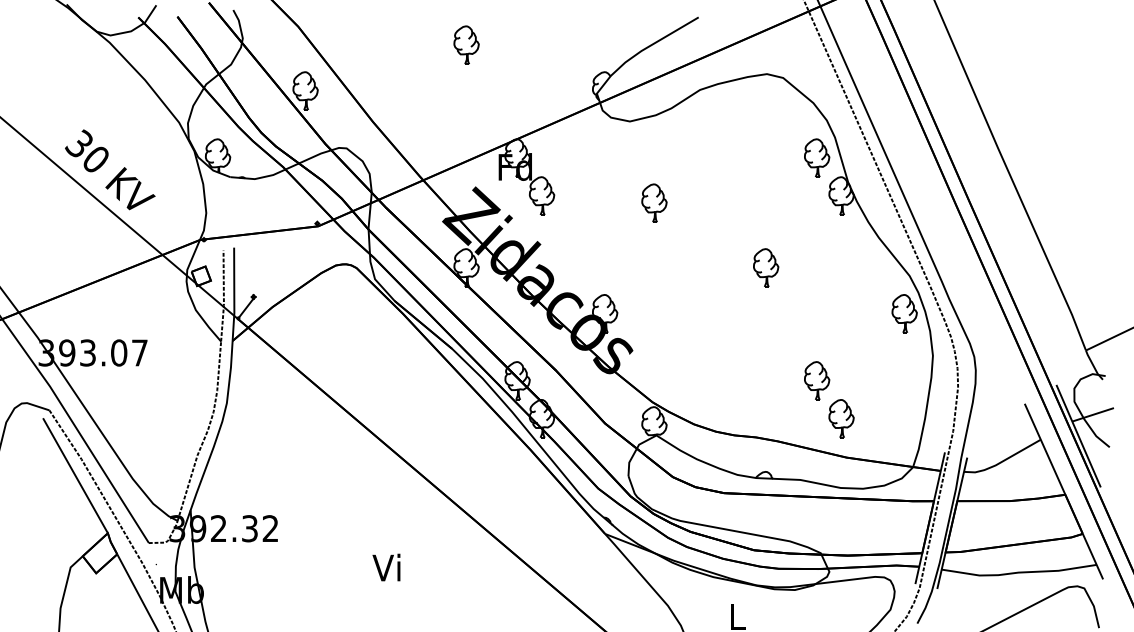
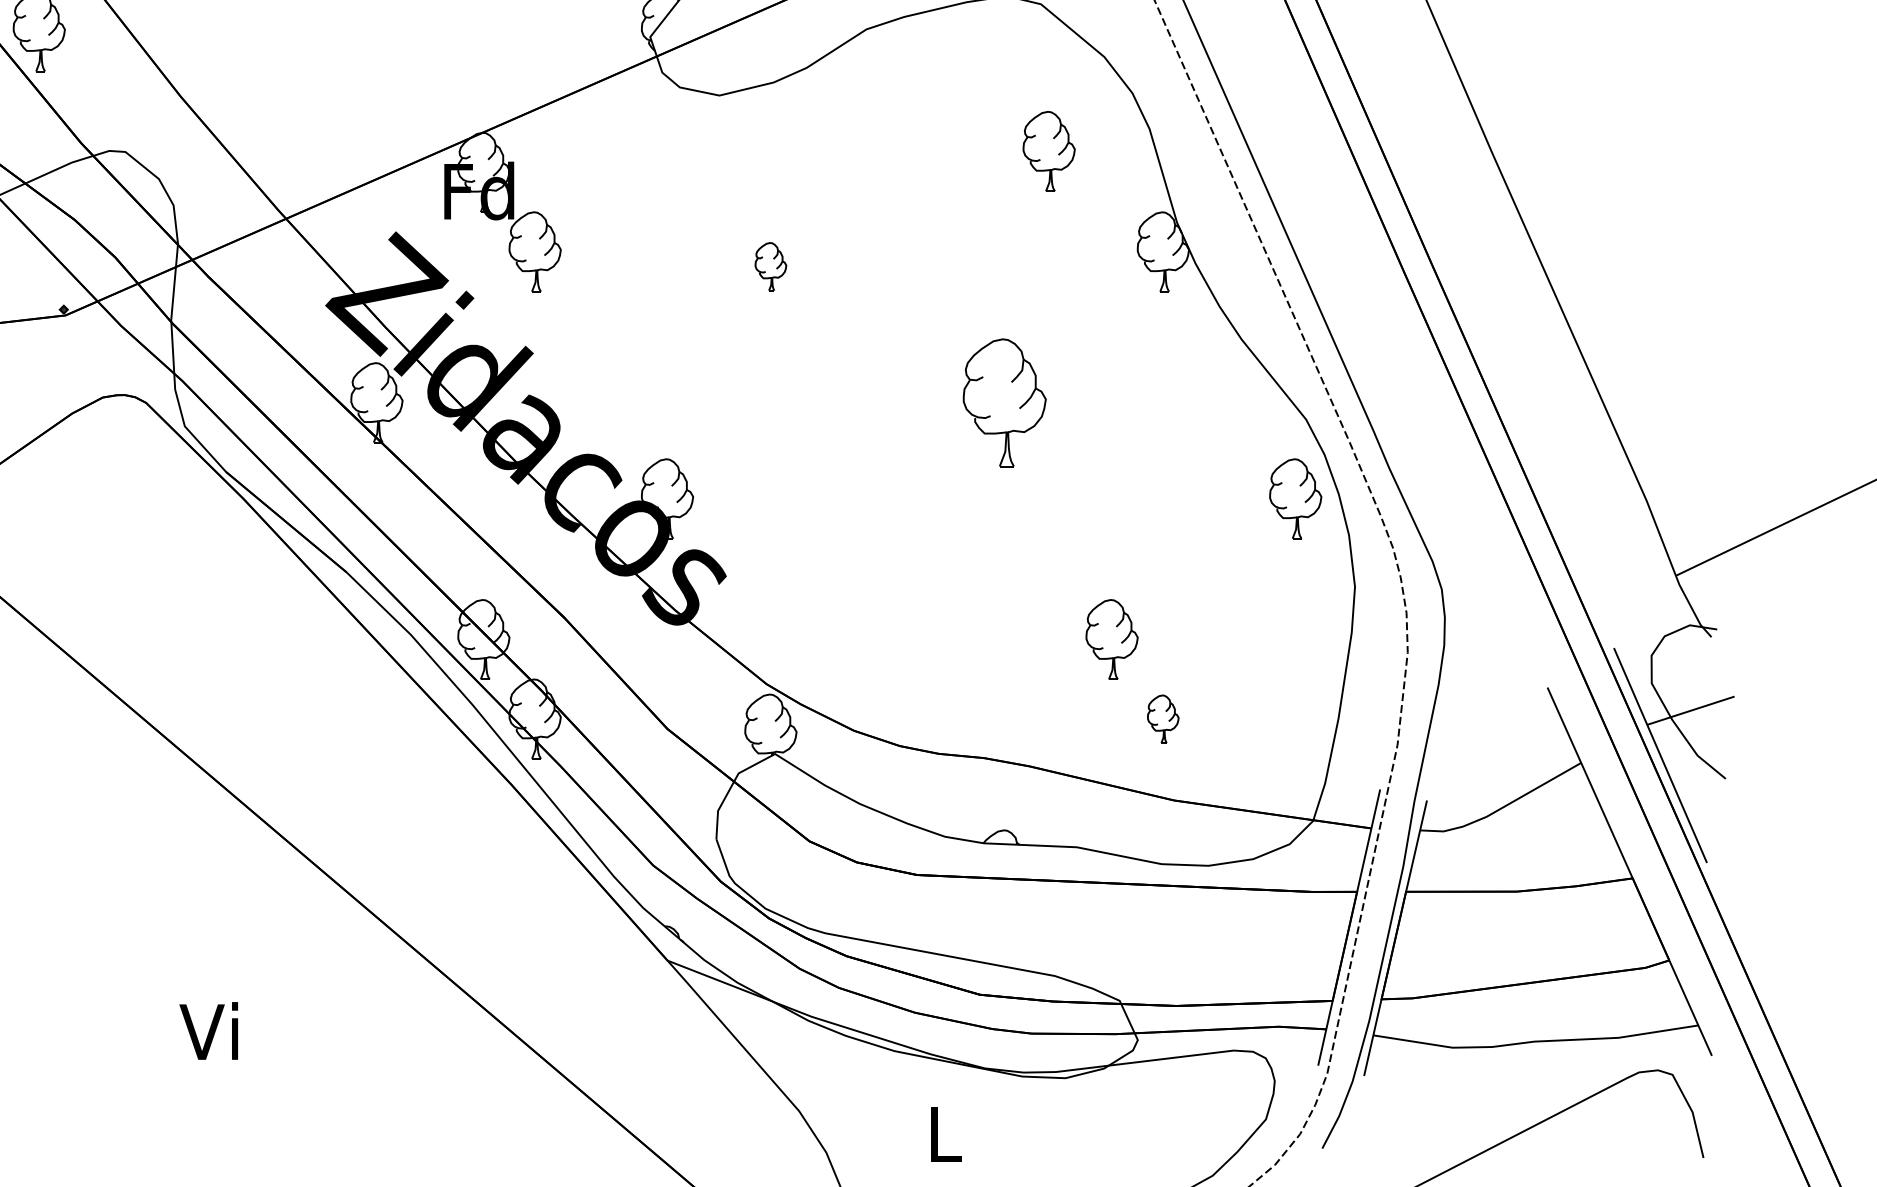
part: (817, 157) -> (1049, 150), moved
part: (654, 202) -> (770, 265), size x0.6
part: (766, 267) -> (1005, 401), size x1.6
part: (841, 418) -> (1163, 718), size x0.6

